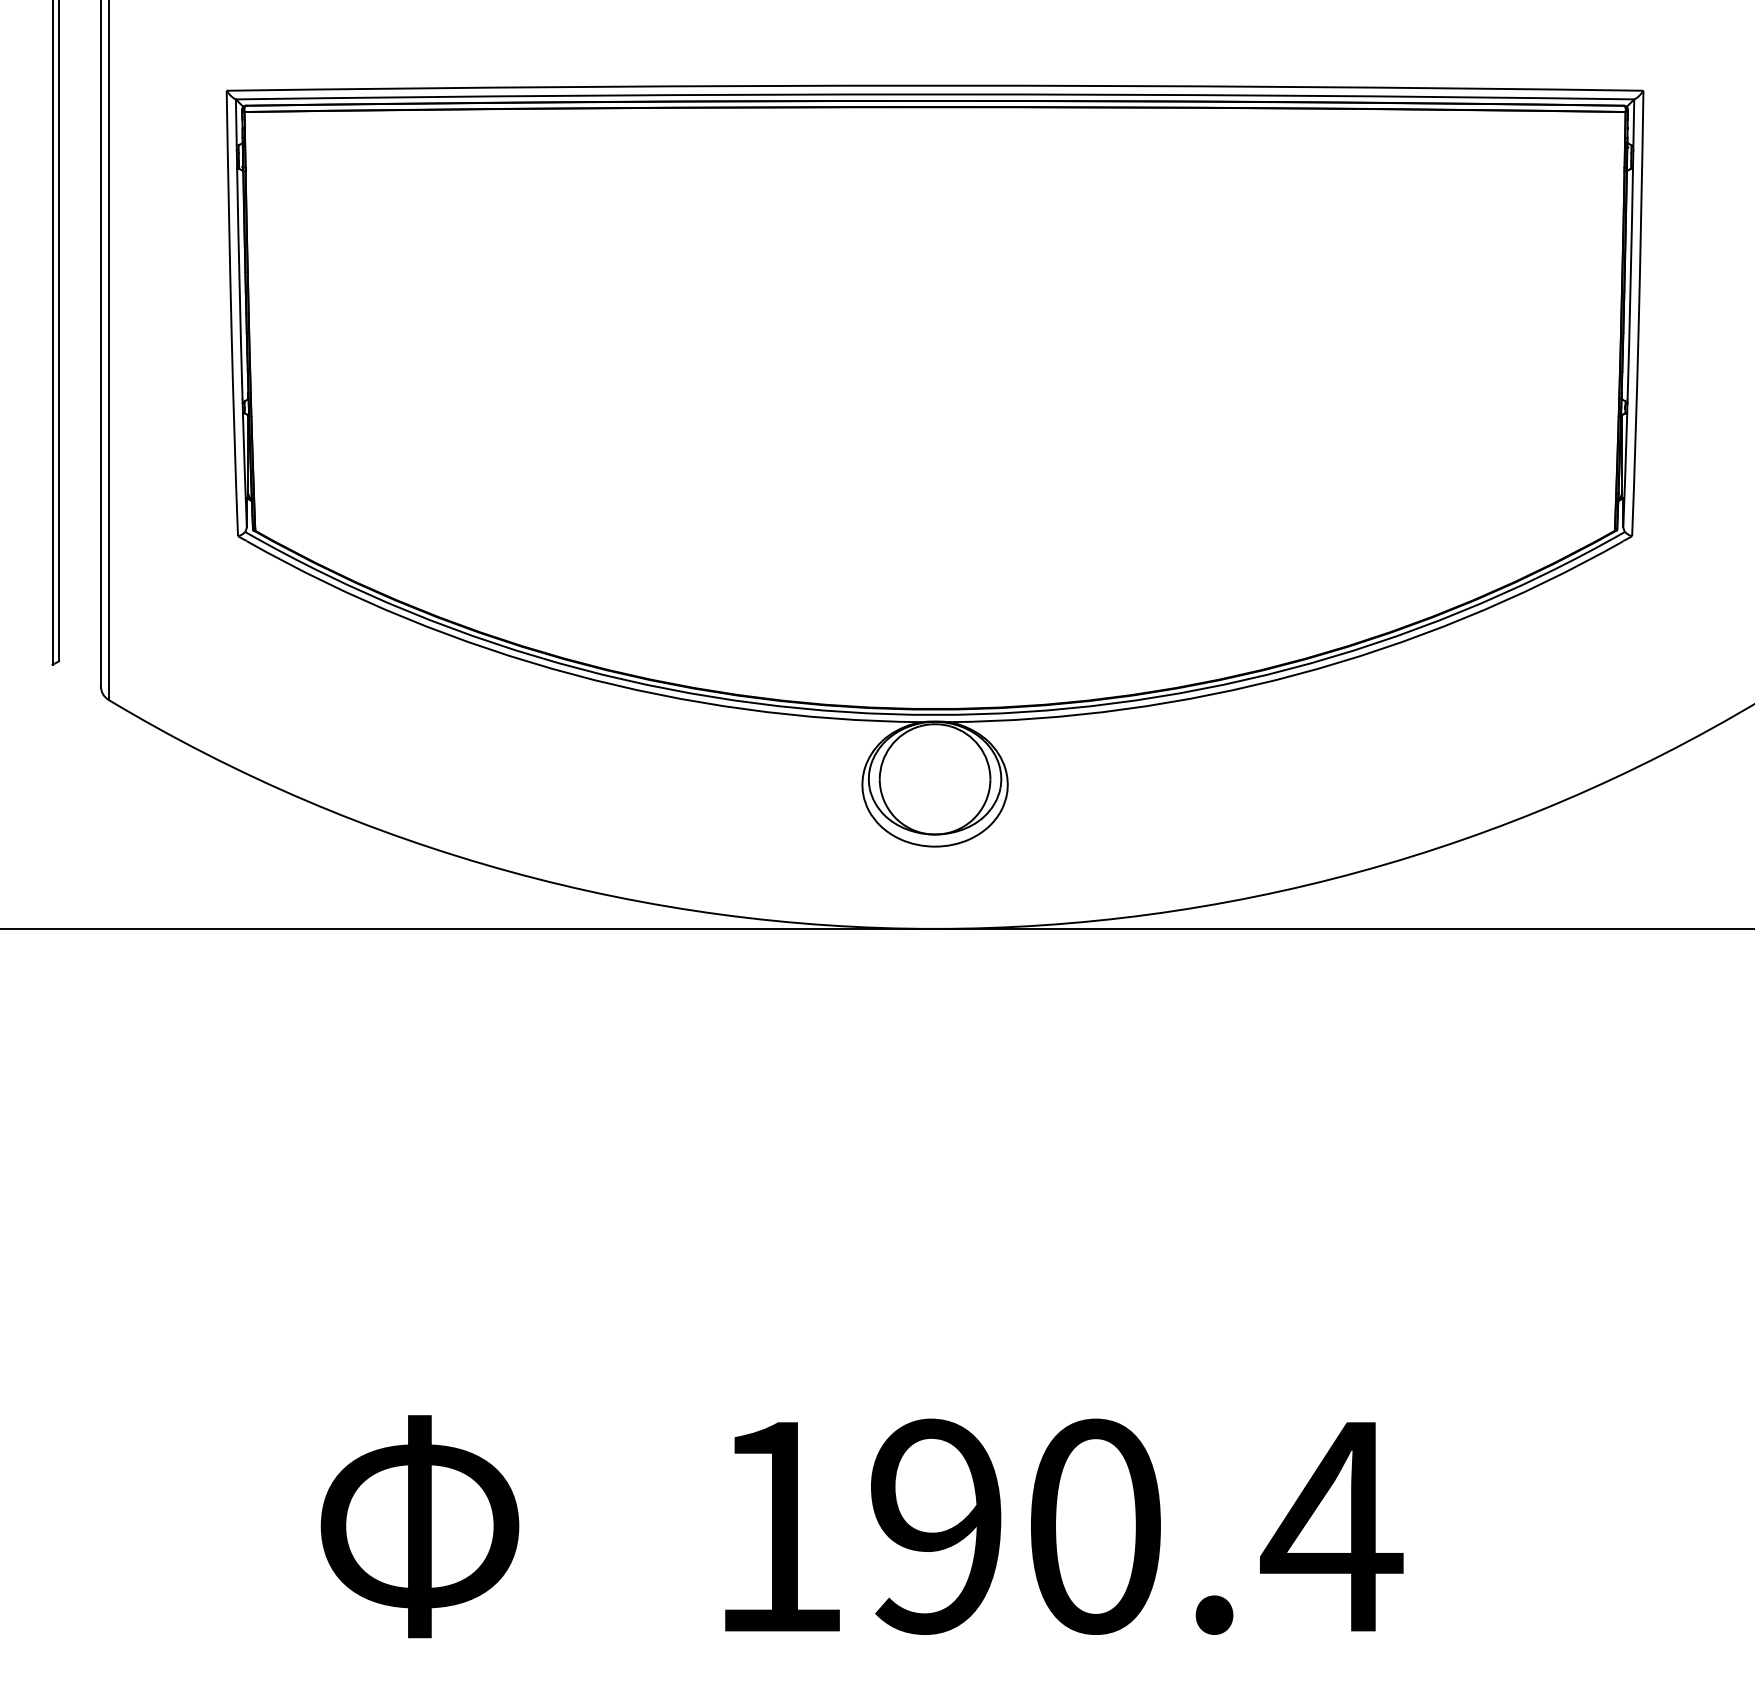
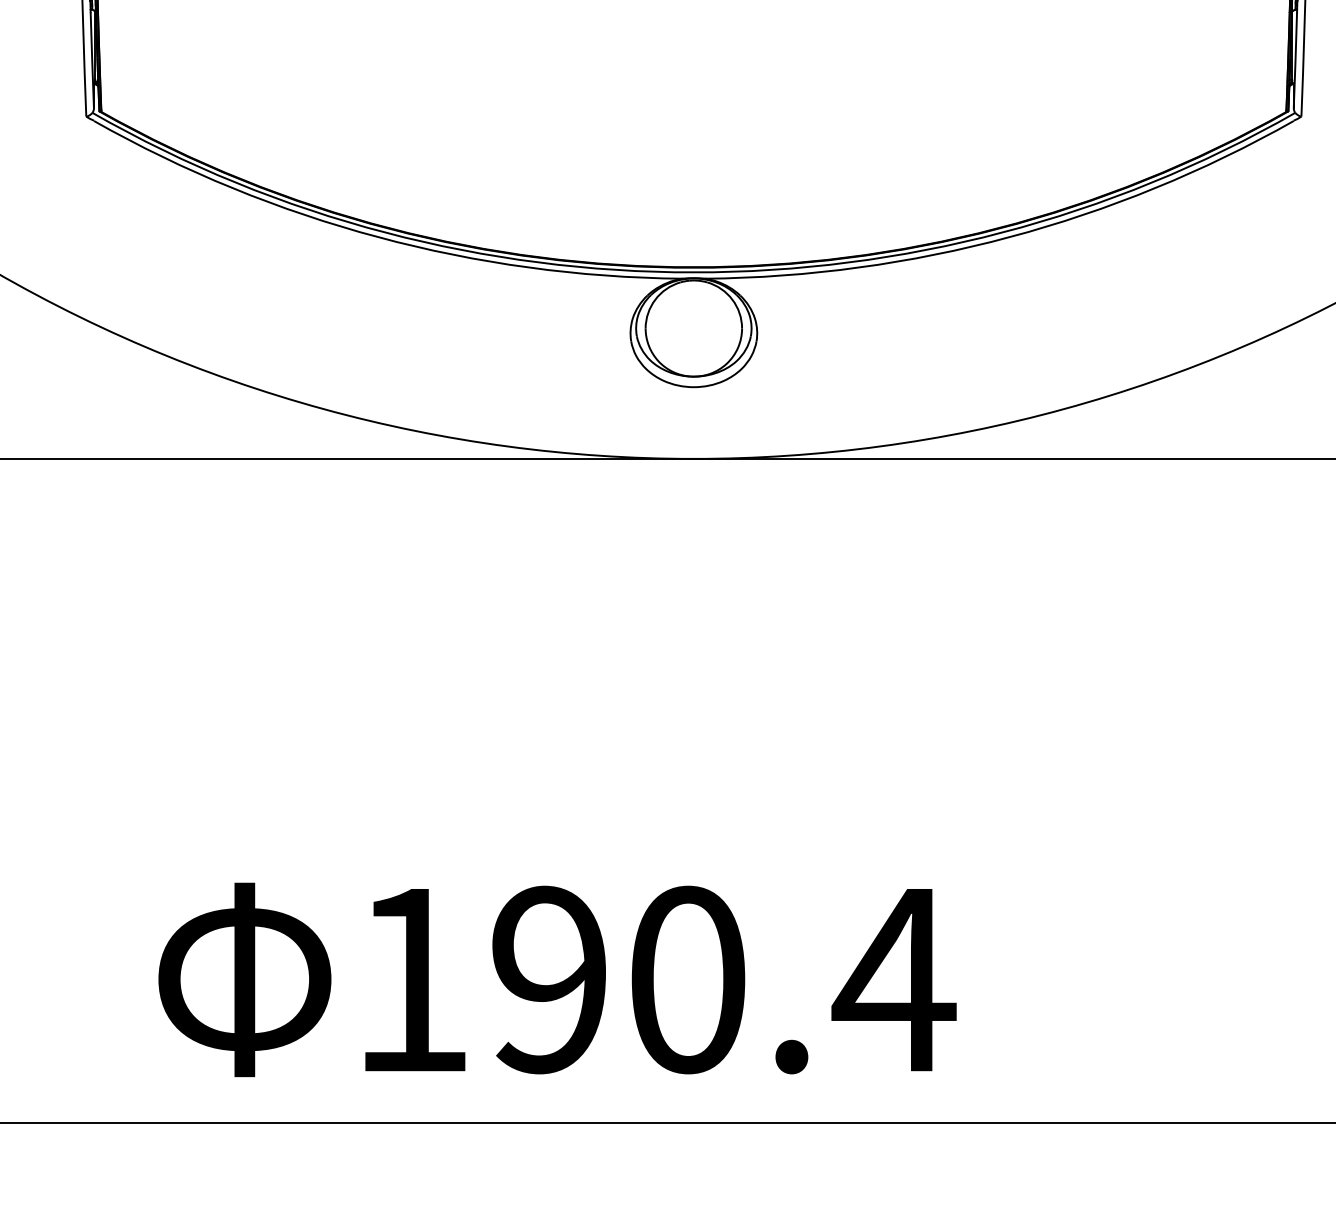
text: (1064, 1526) -> (661, 979), moved

